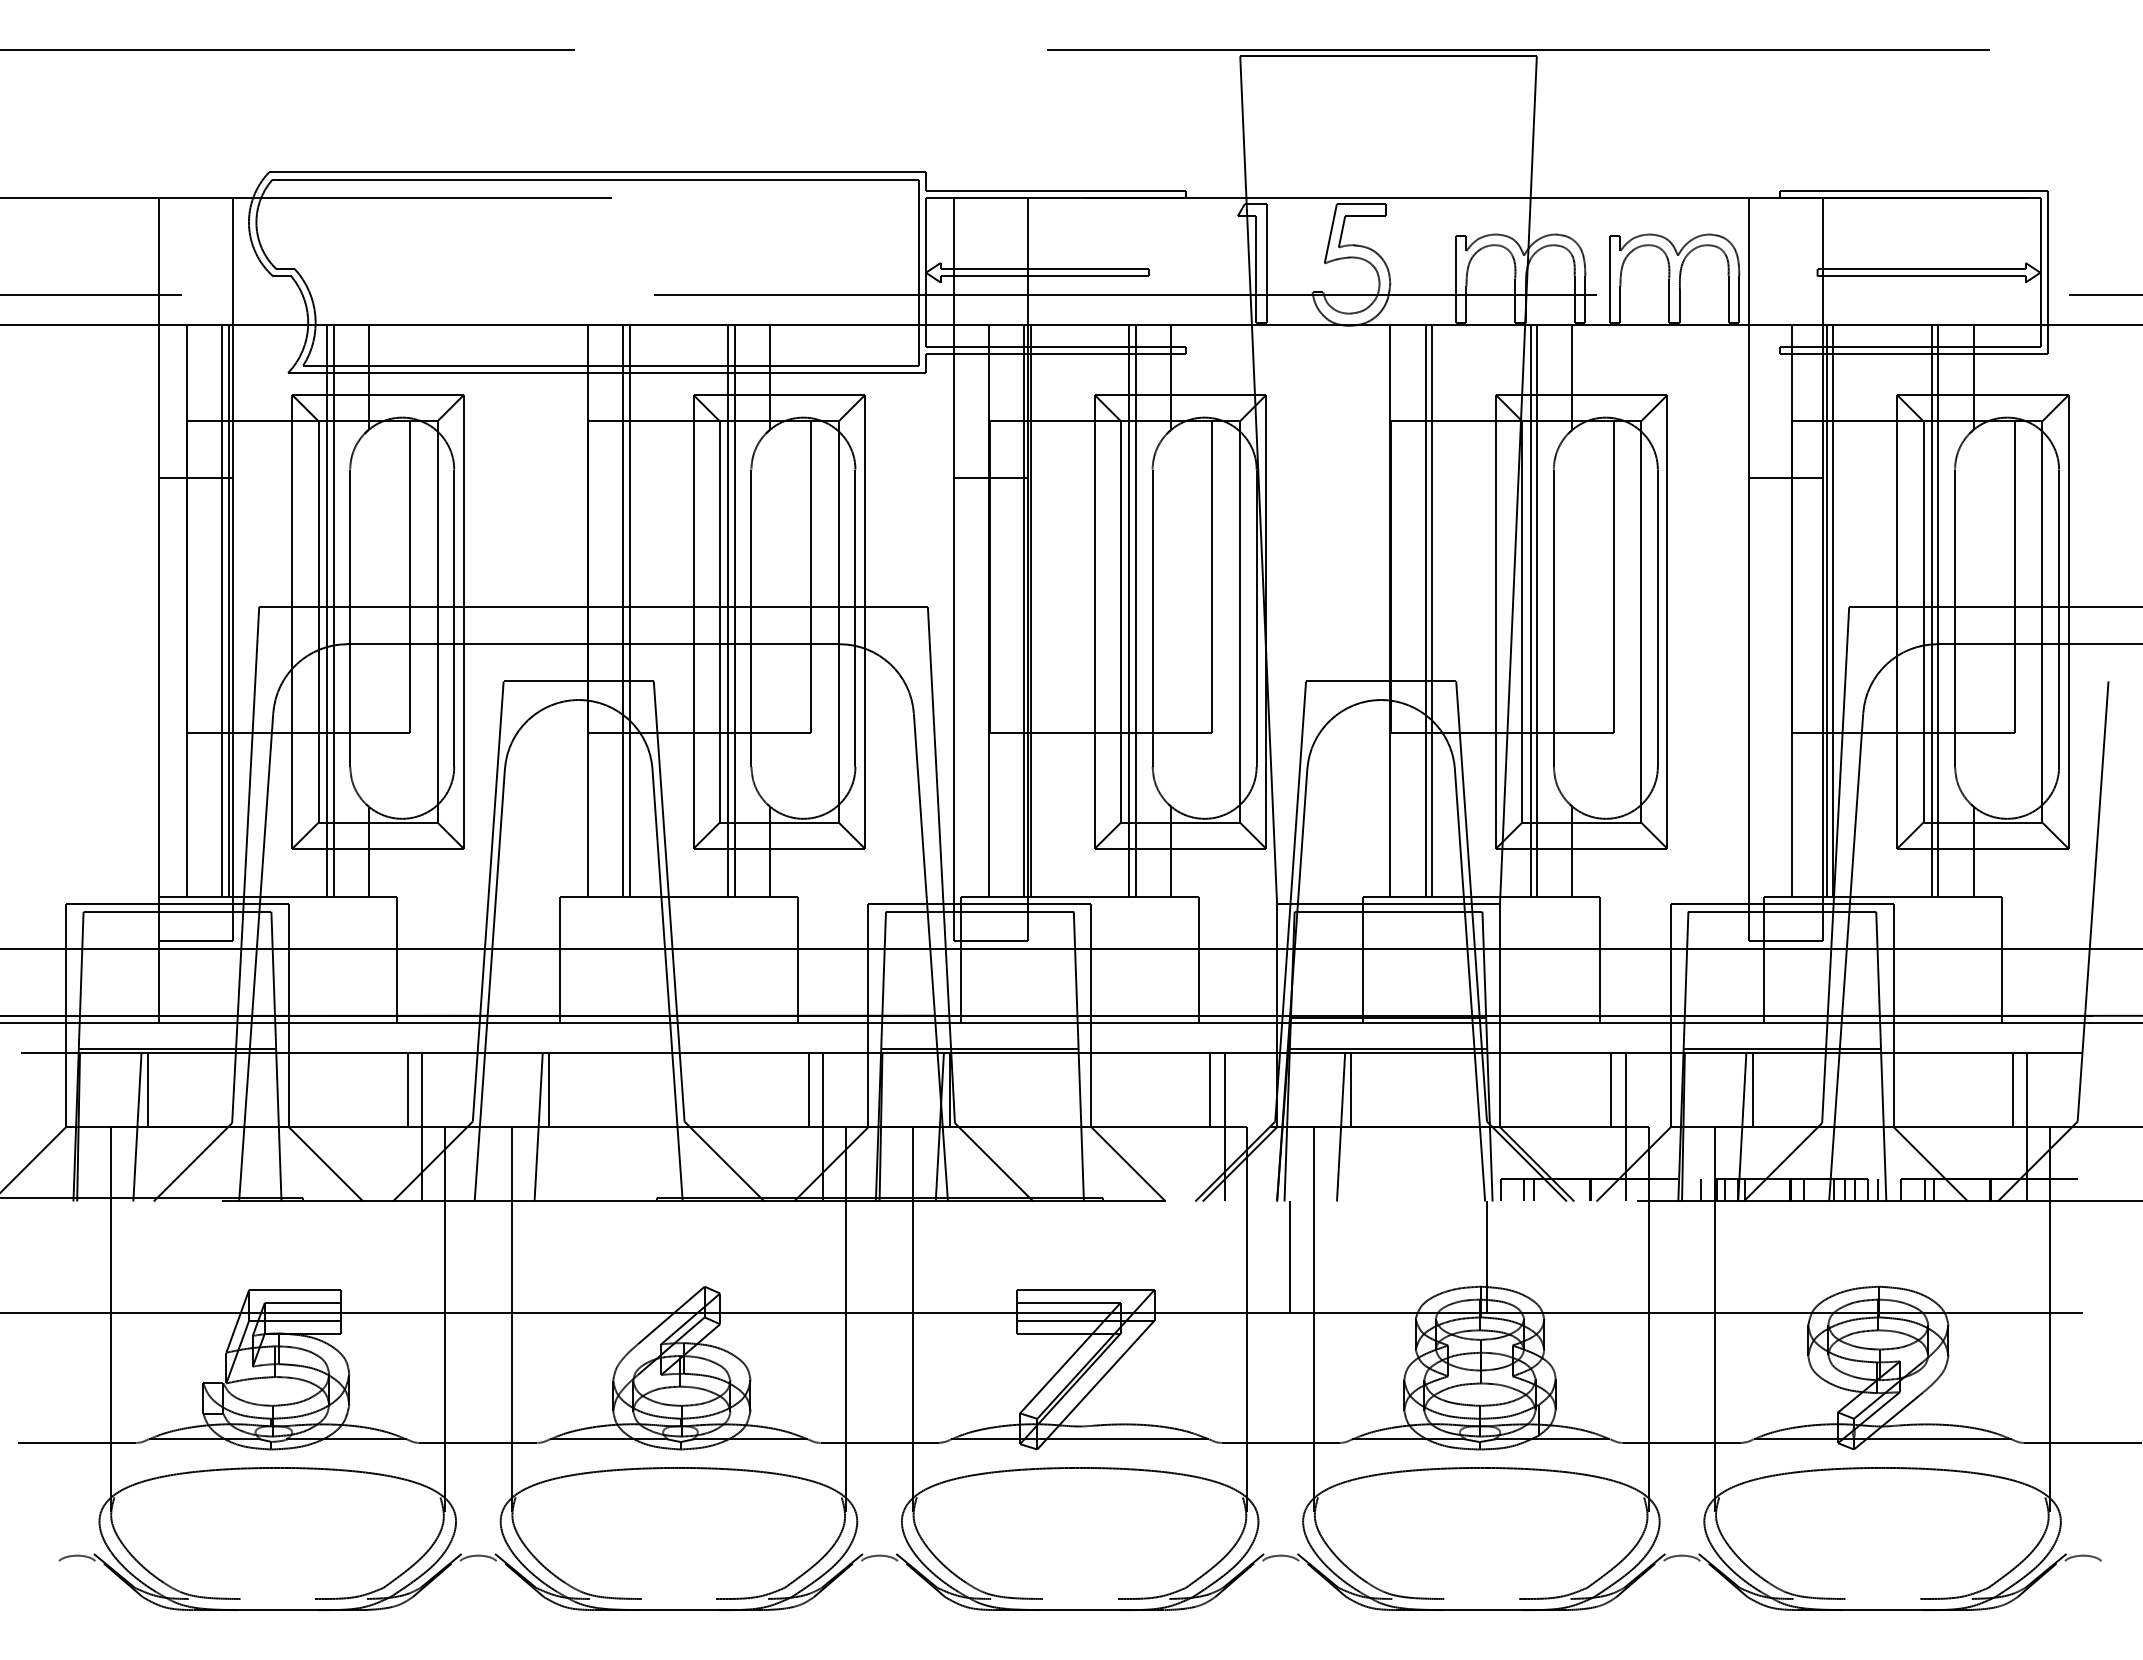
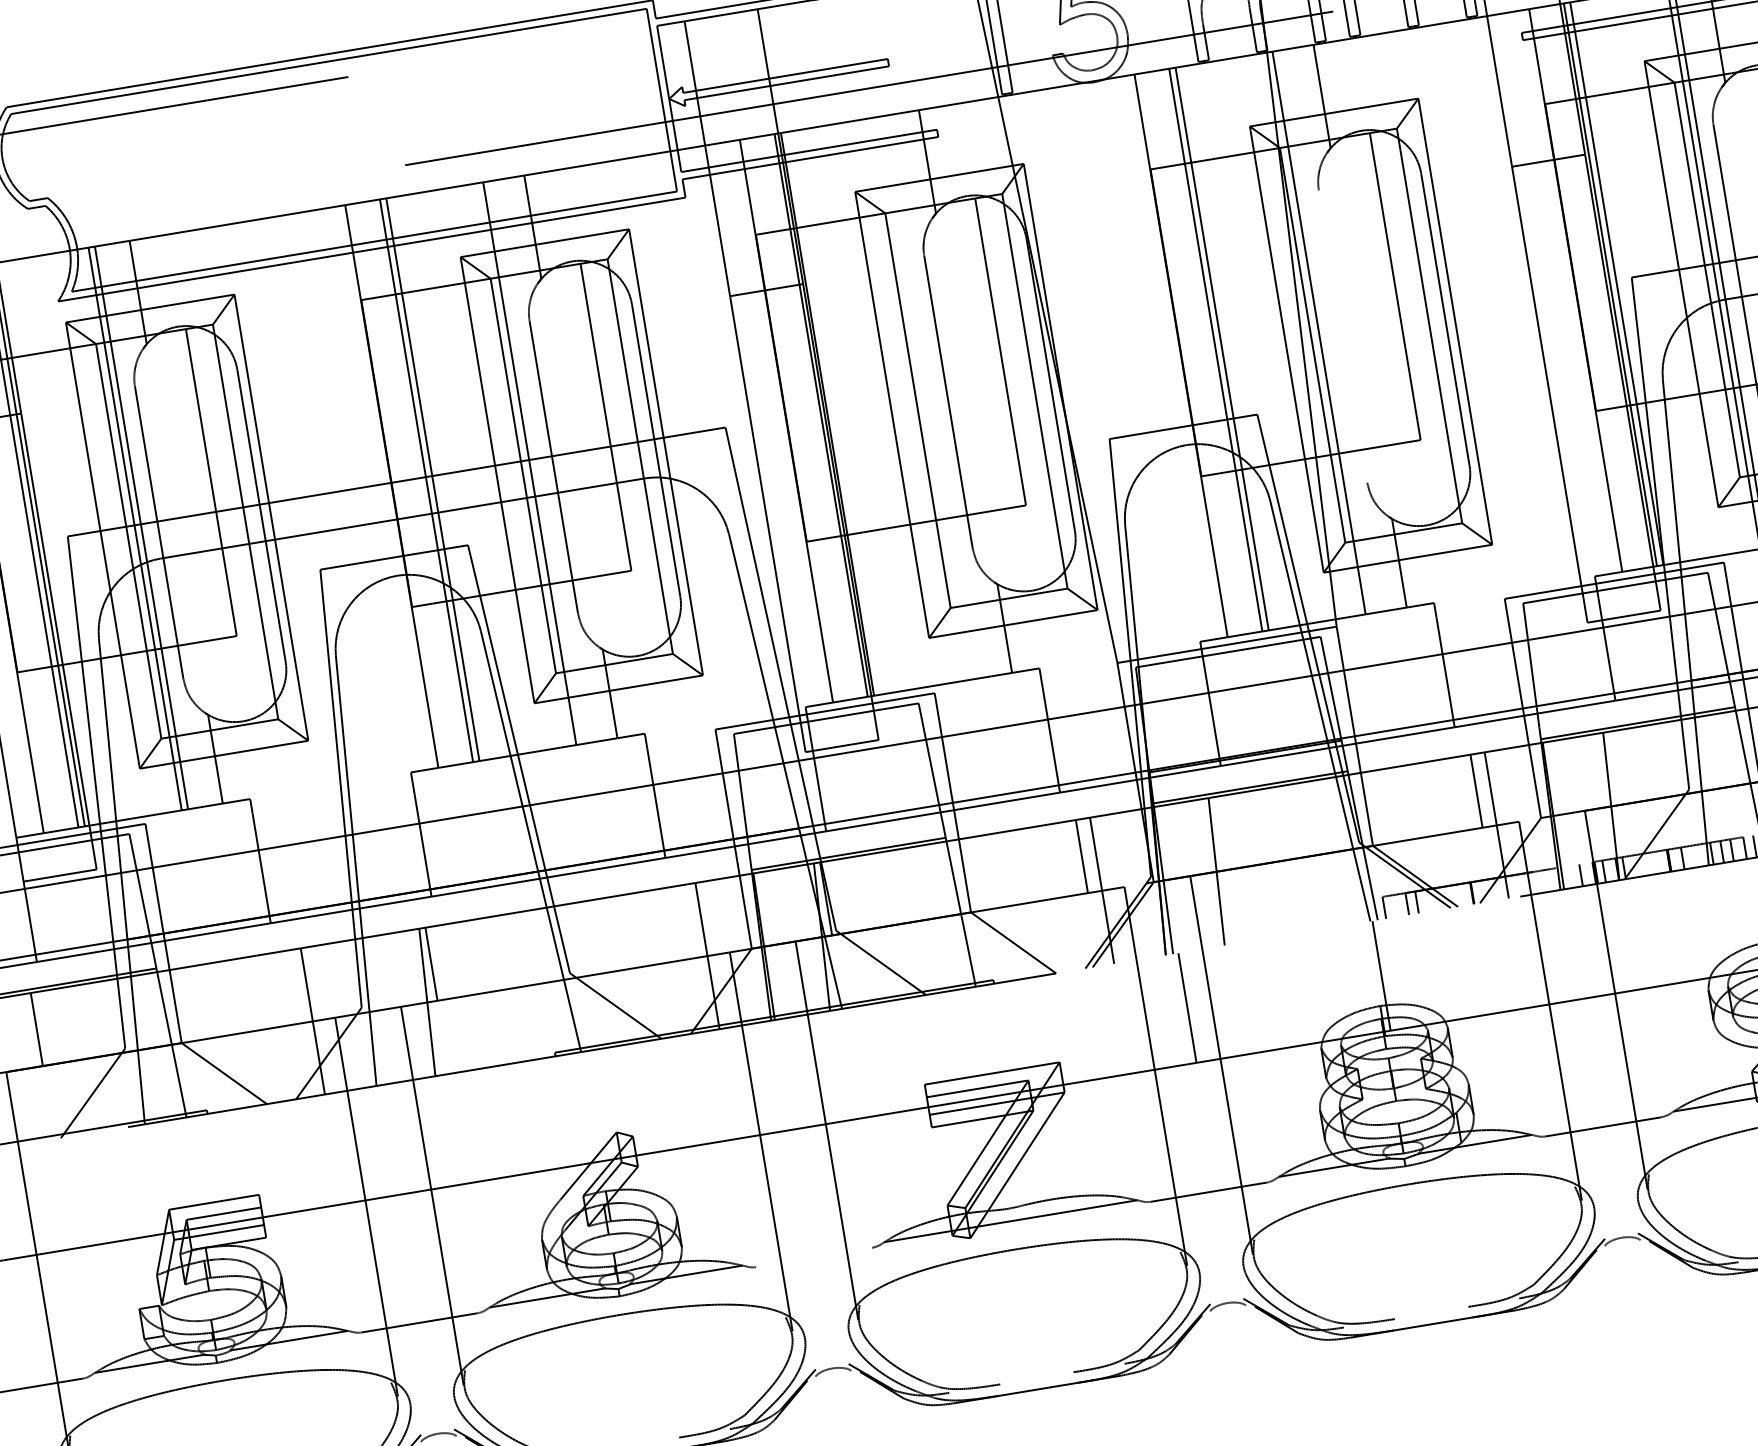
line: (734, 610) -> (535, 462), removed
line: (1129, 610) -> (924, 398), removed
line: (1135, 610) -> (930, 397), removed
line: (1537, 610) -> (1325, 331), removed
line: (1553, 617) -> (1342, 335), removed
line: (407, 1089) -> (292, 986), removed
line: (809, 1089) -> (687, 921), removed
line: (1351, 1089) -> (1220, 833), removed
line: (1752, 1089) -> (1615, 767), removed
line: (137, 1126) -> (32, 1067), removed
line: (879, 1442) -> (813, 1257), removed

